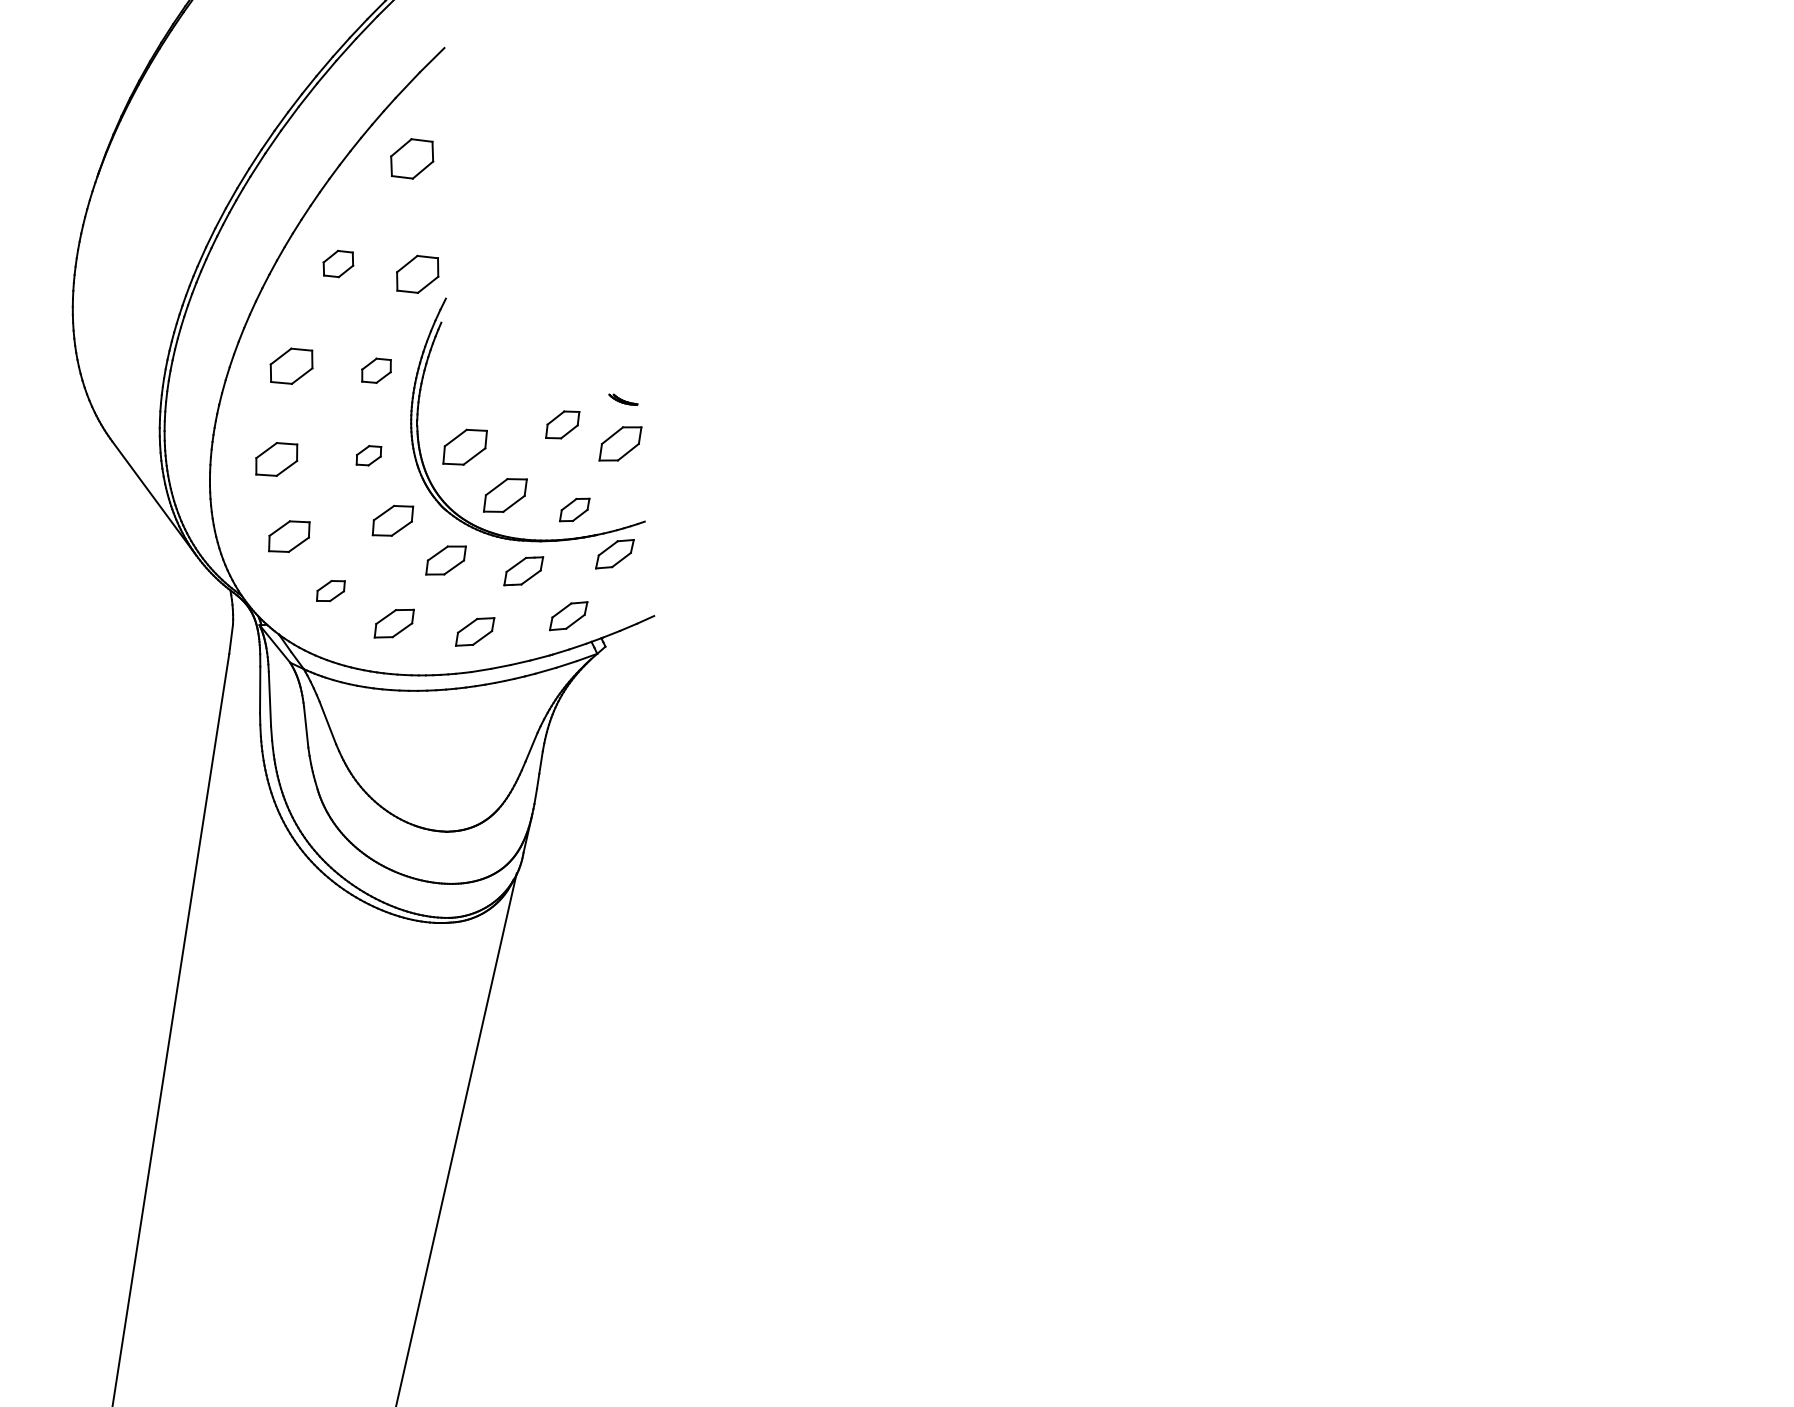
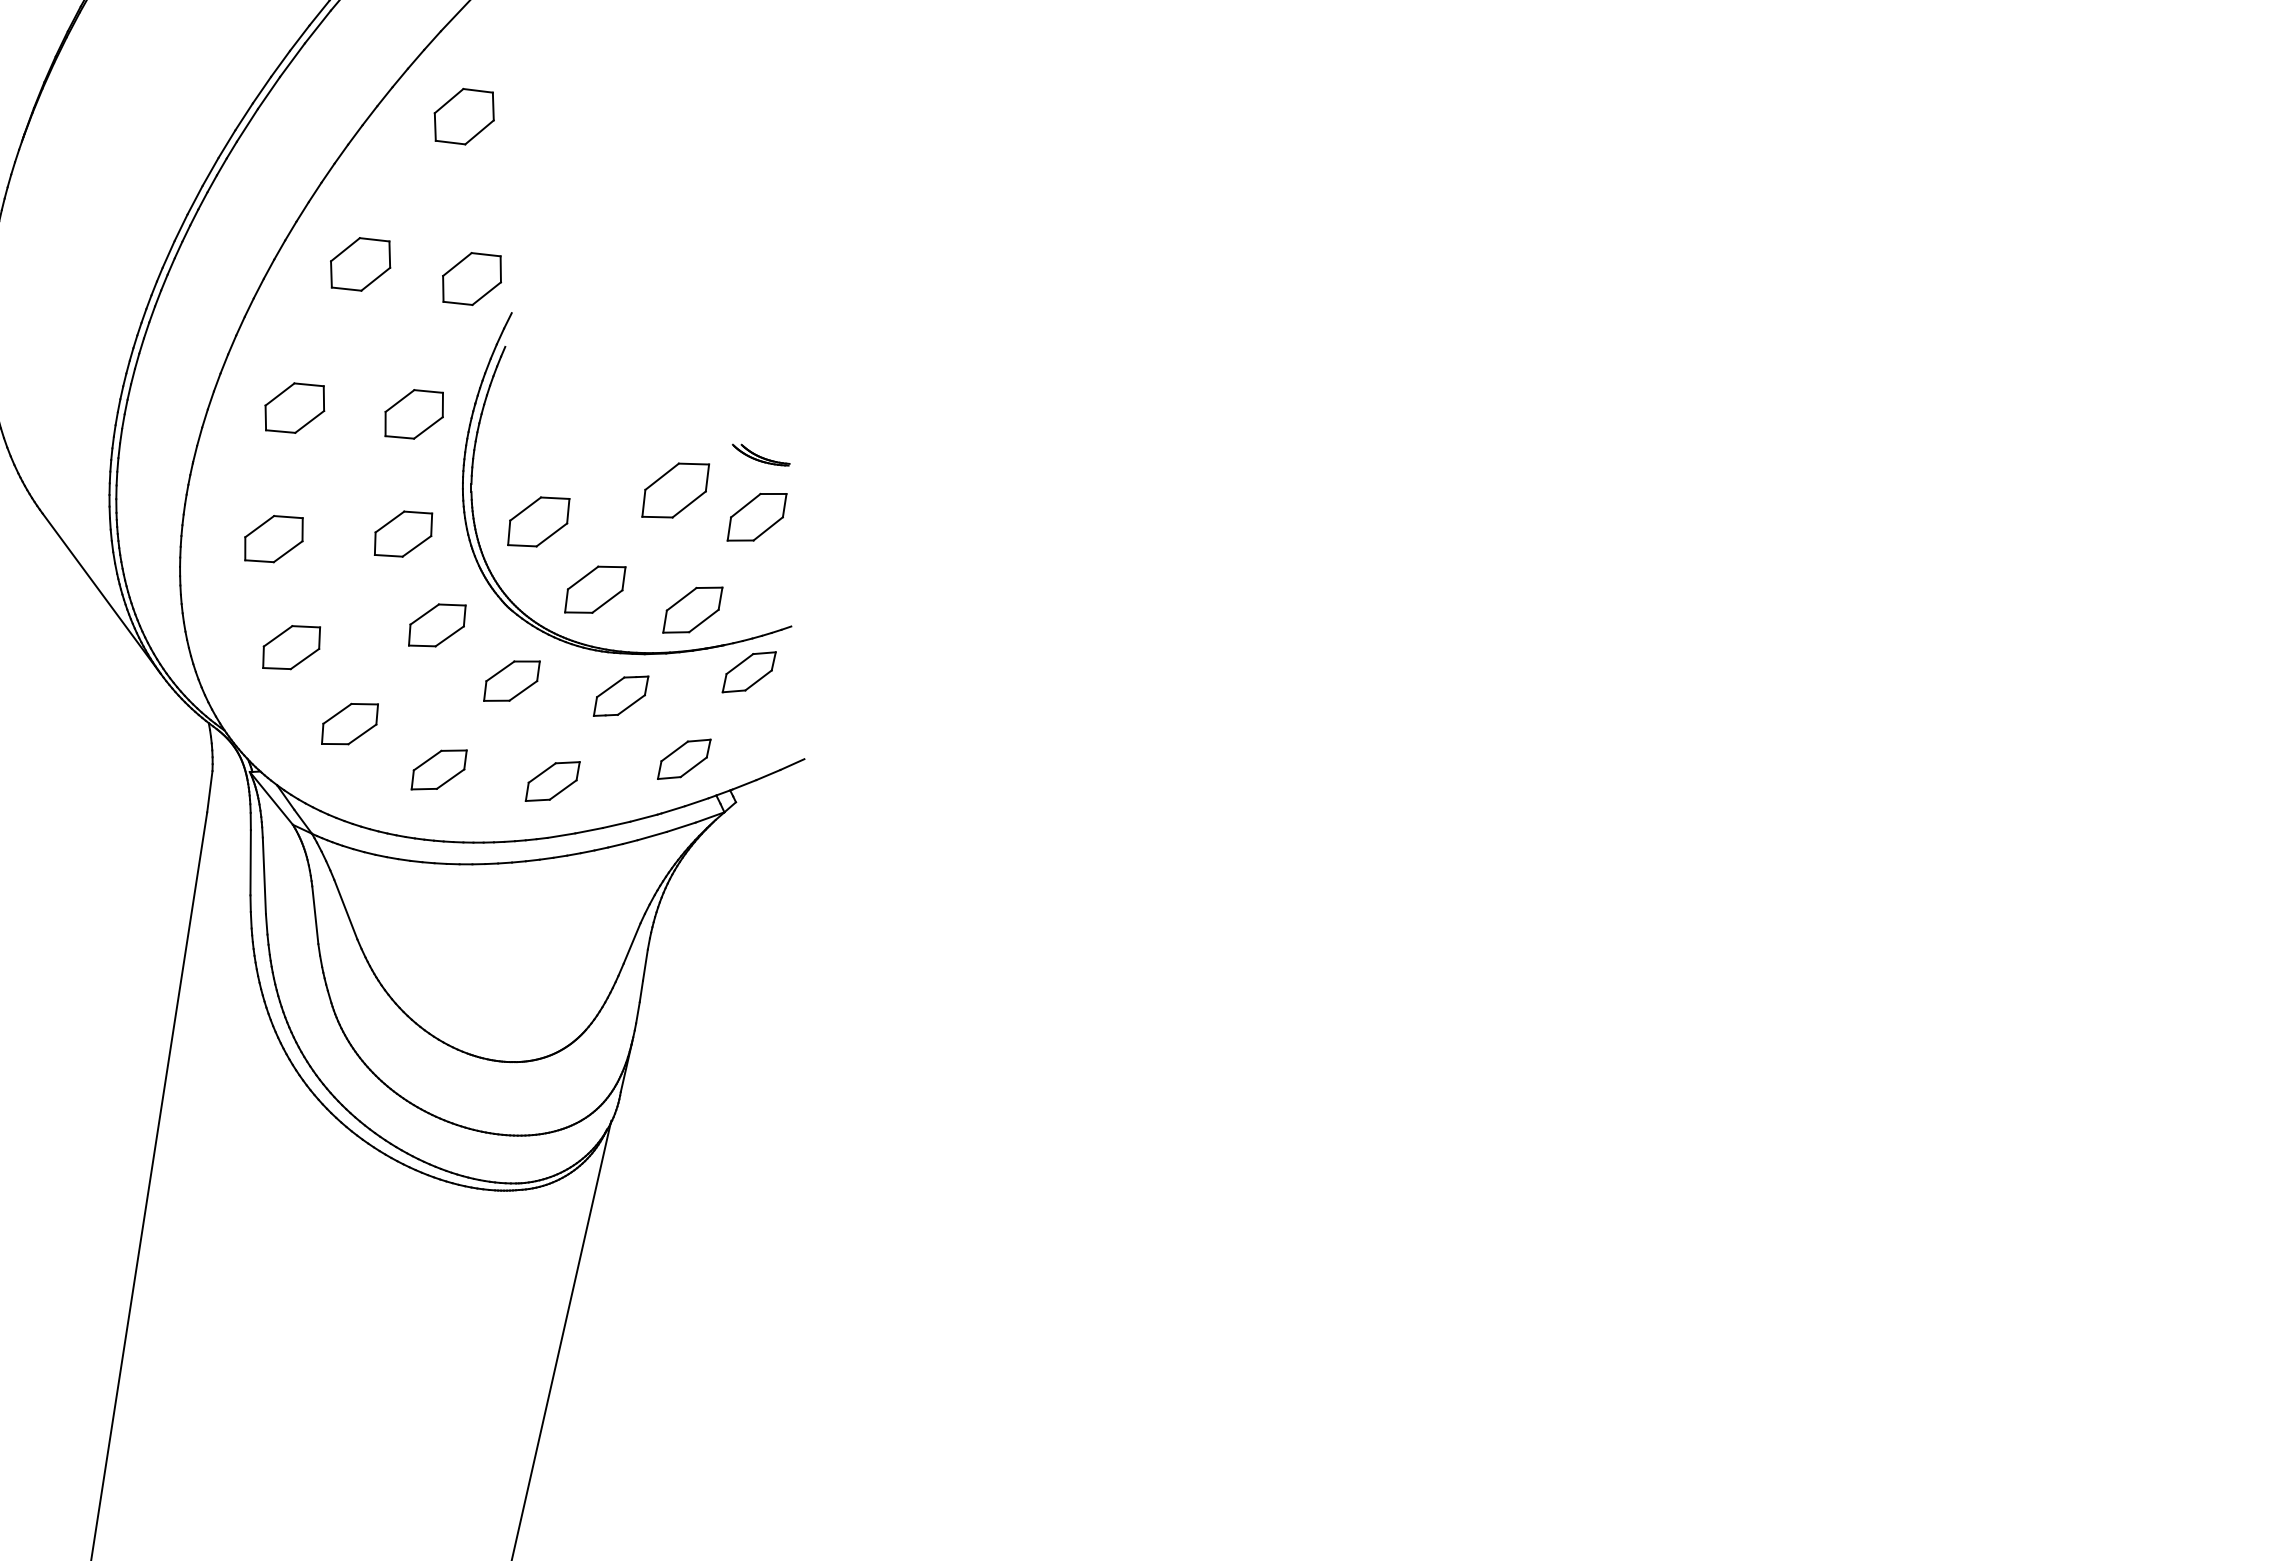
part: (338, 263) -> (360, 263), size x1.43
part: (376, 370) -> (414, 414), size x1.43
part: (623, 399) -> (761, 454), size x1.43
part: (562, 424) -> (675, 489), size x1.43
part: (368, 455) -> (402, 533), size x1.67
part: (574, 509) -> (692, 609), size x1.43
part: (330, 590) -> (349, 723), size x1.43

